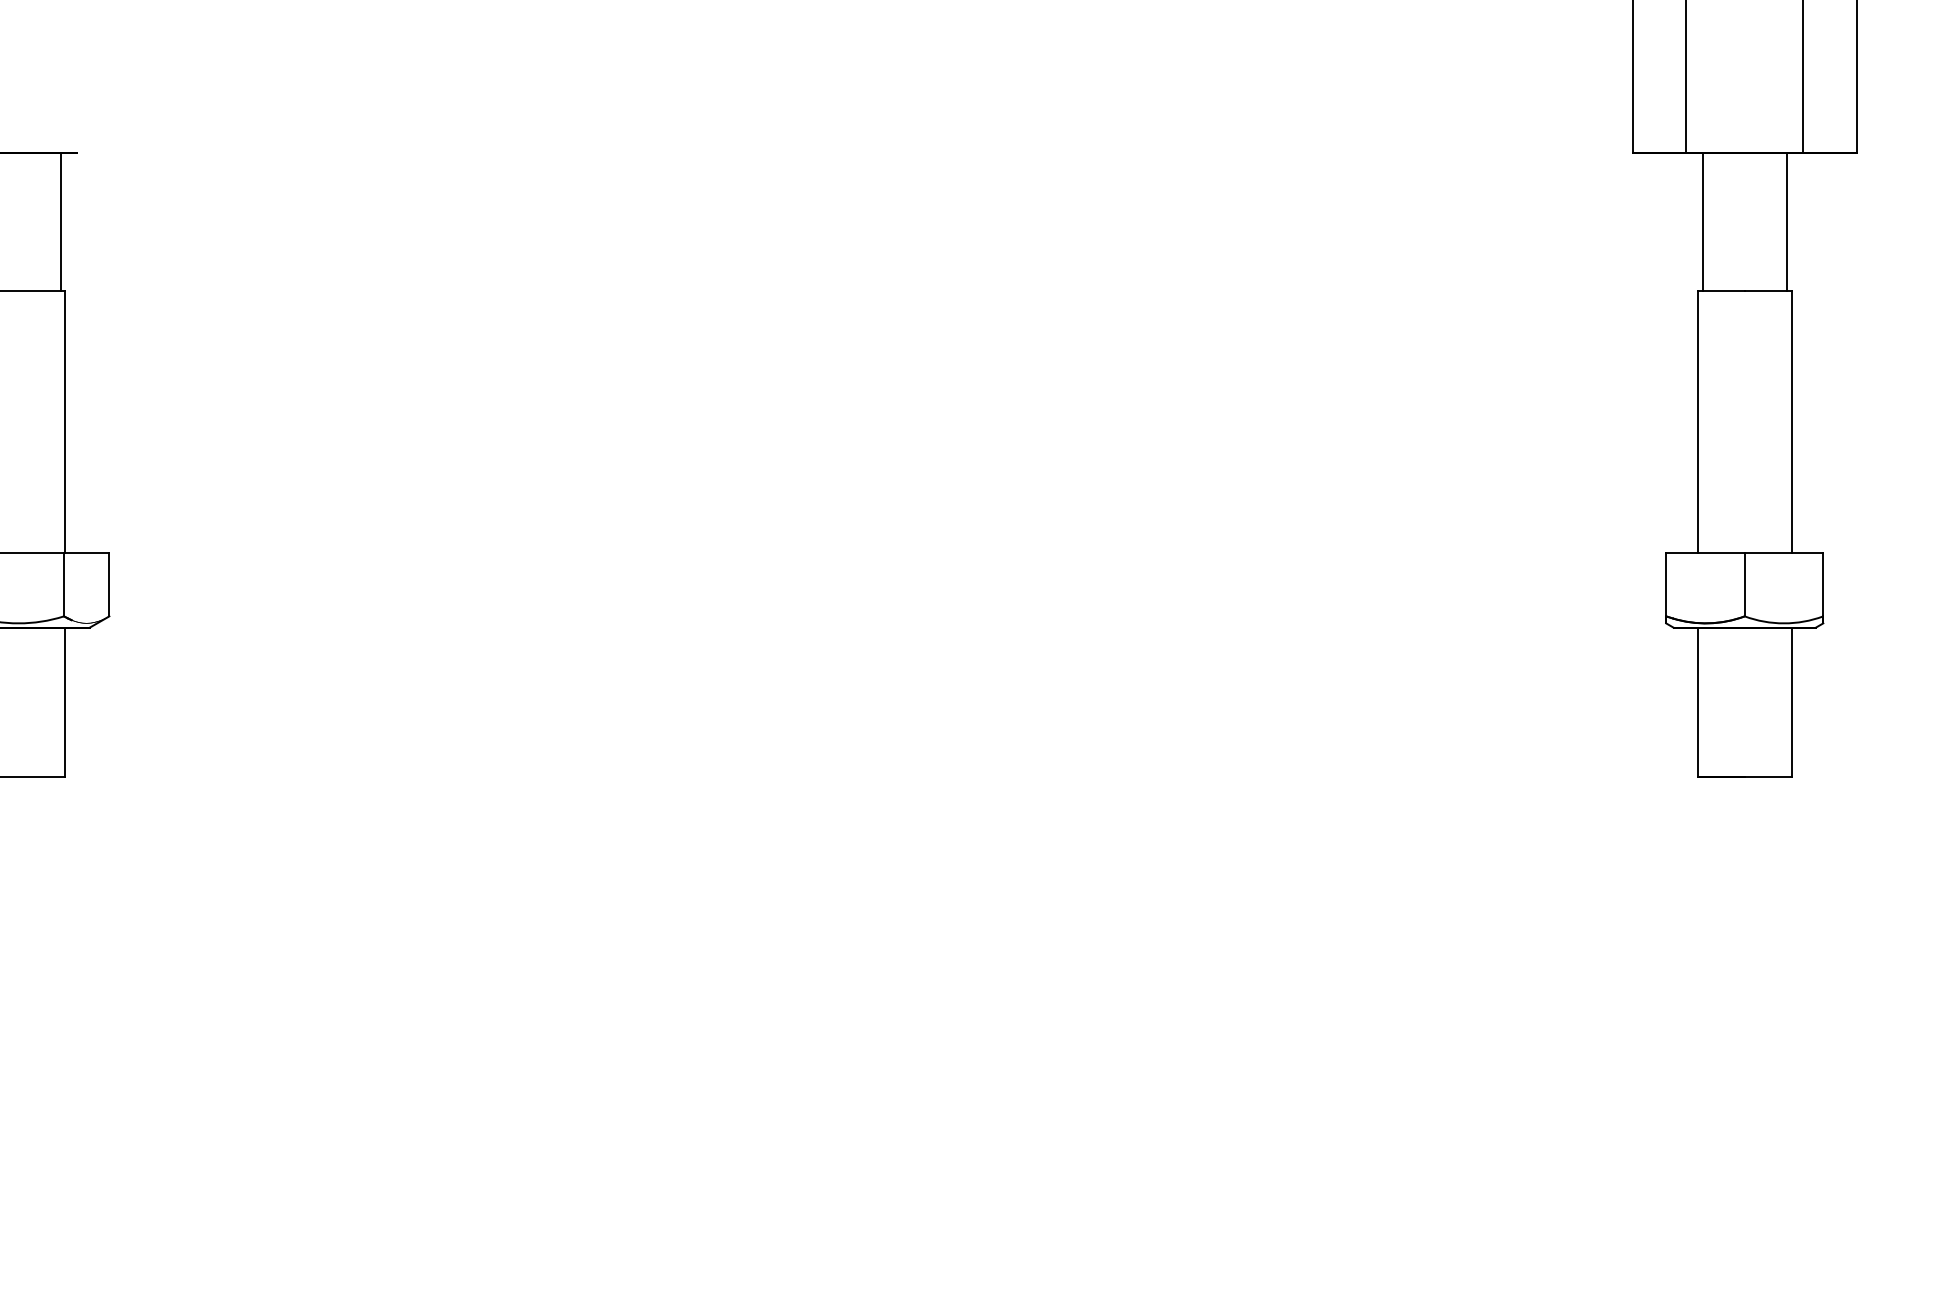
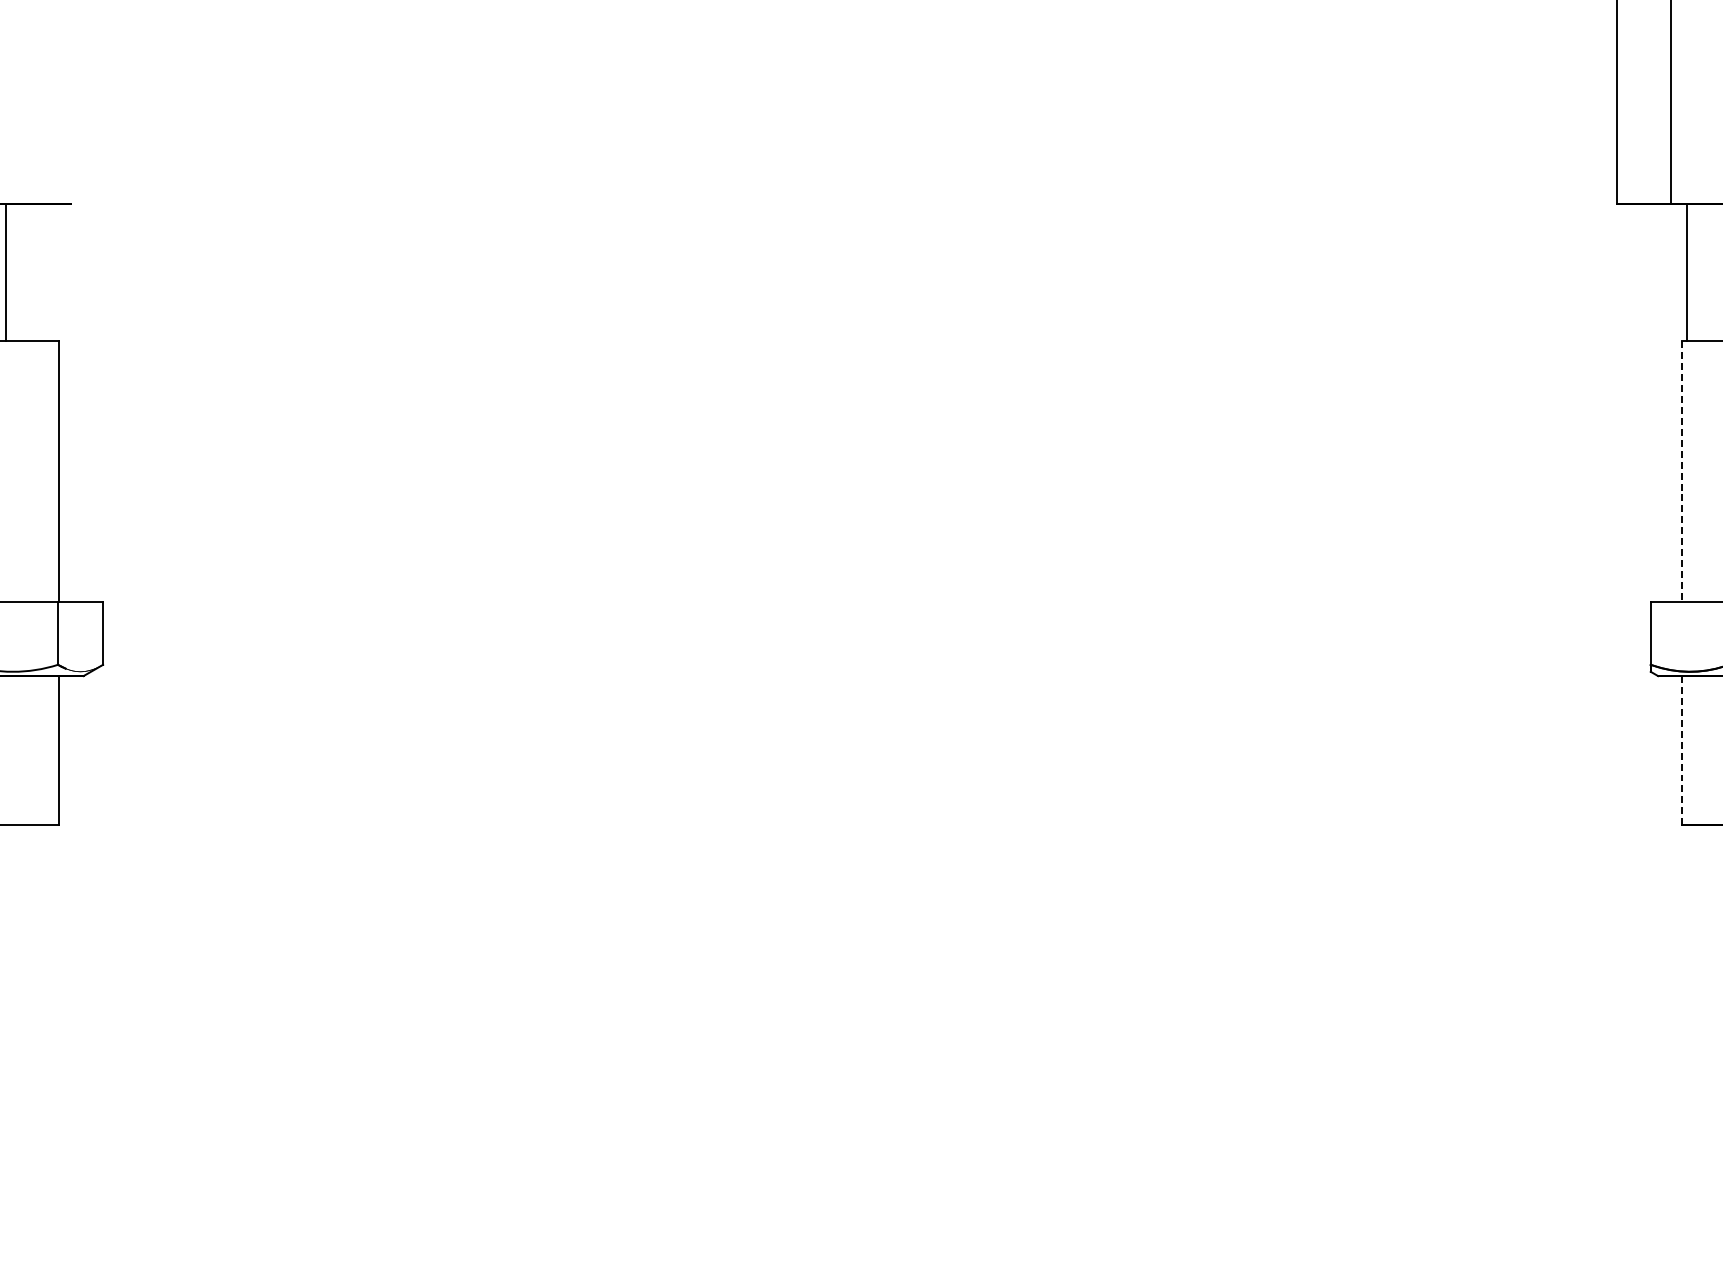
line: (60, 221) -> (5, 272), moved
line: (1697, 421) -> (1681, 471), solid -> dashed
line: (1697, 702) -> (1681, 750), solid -> dashed

